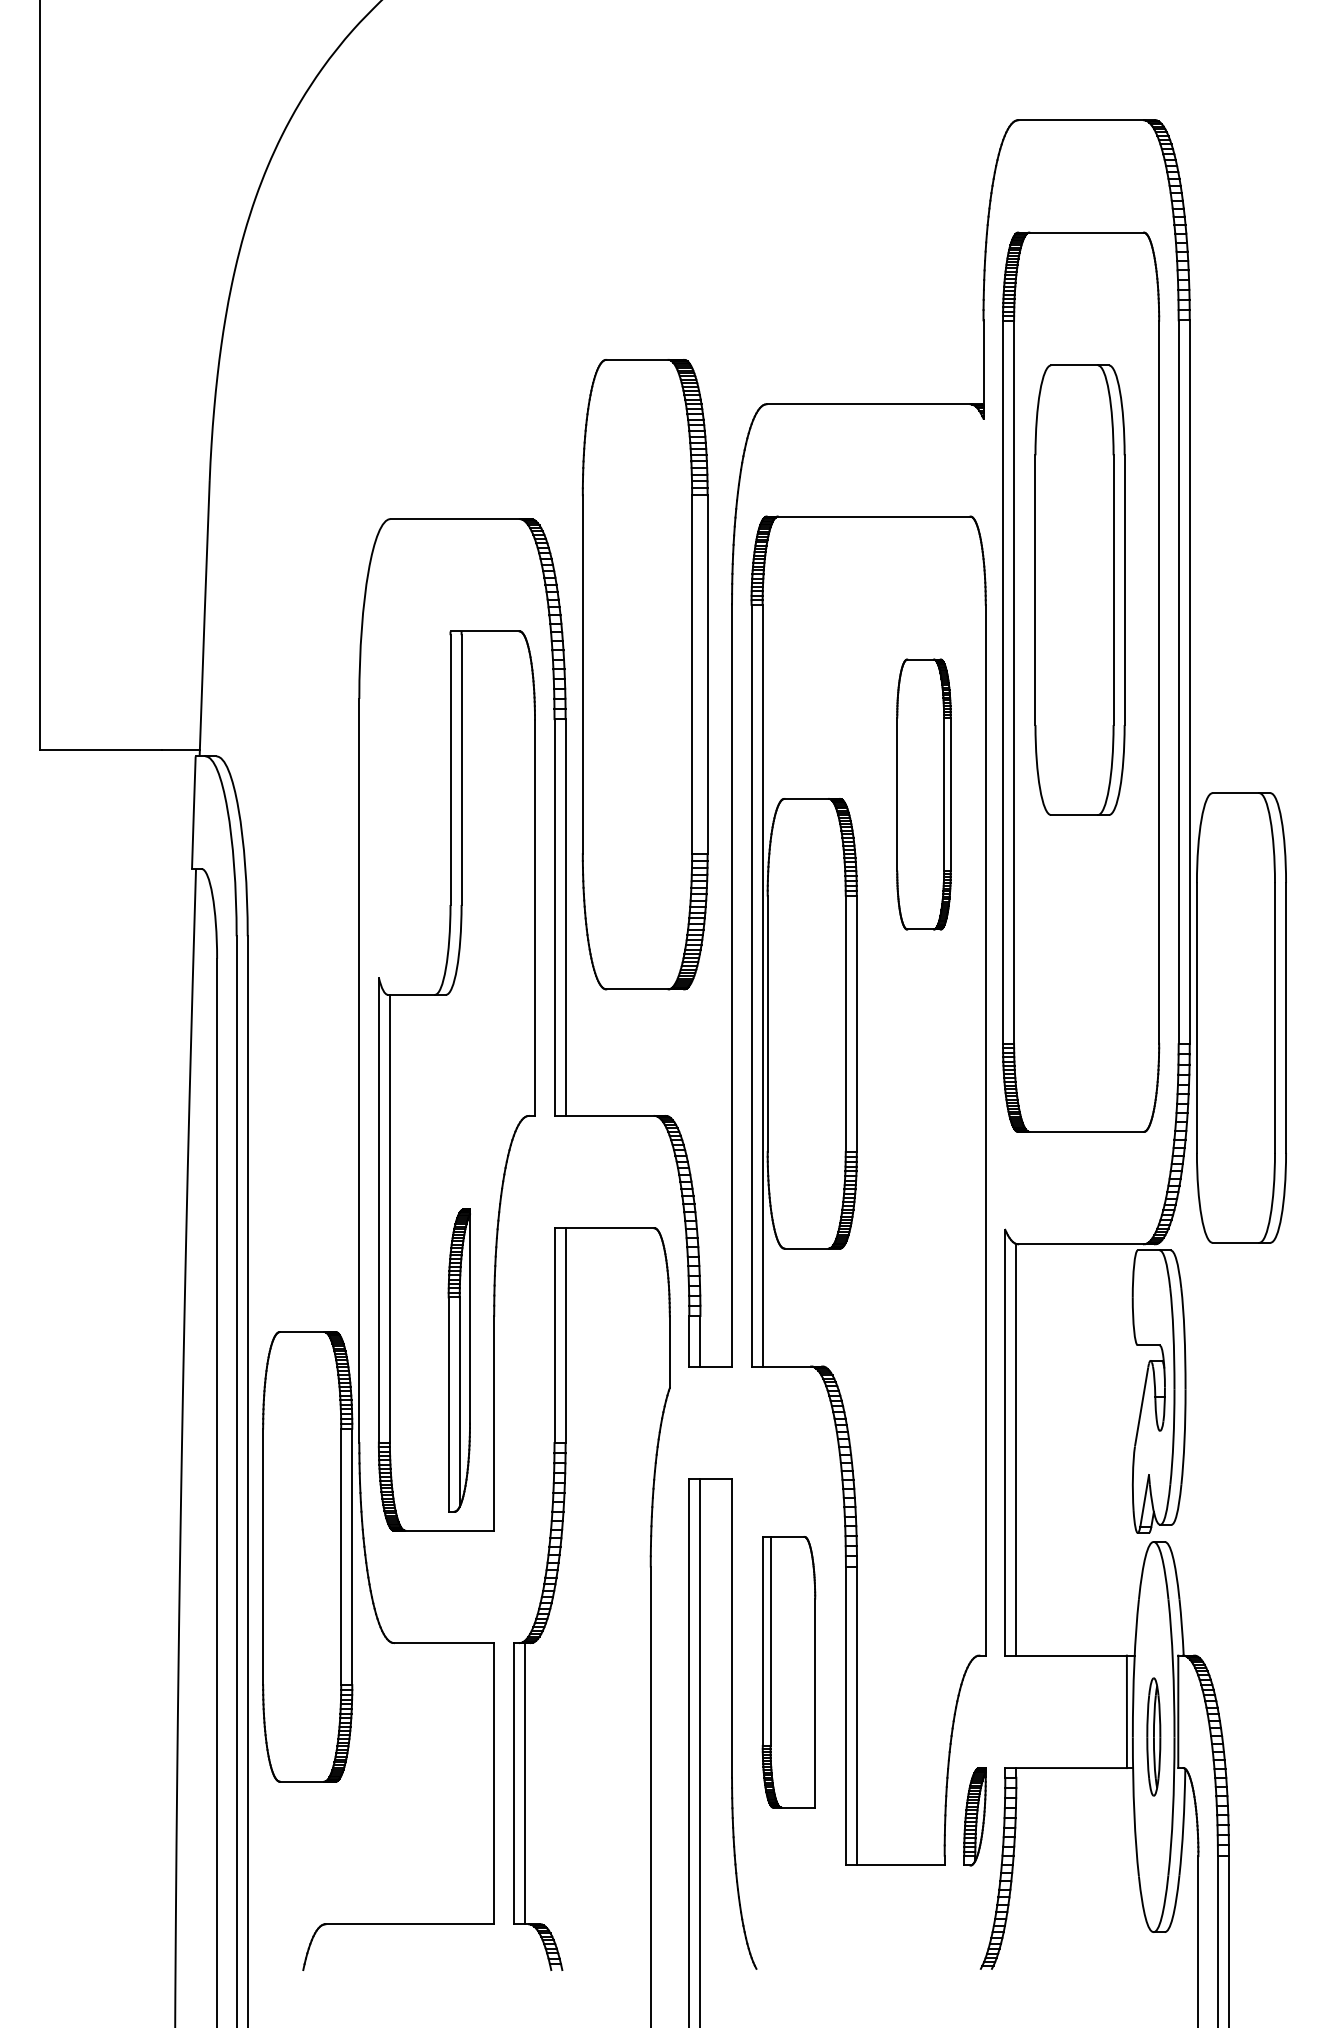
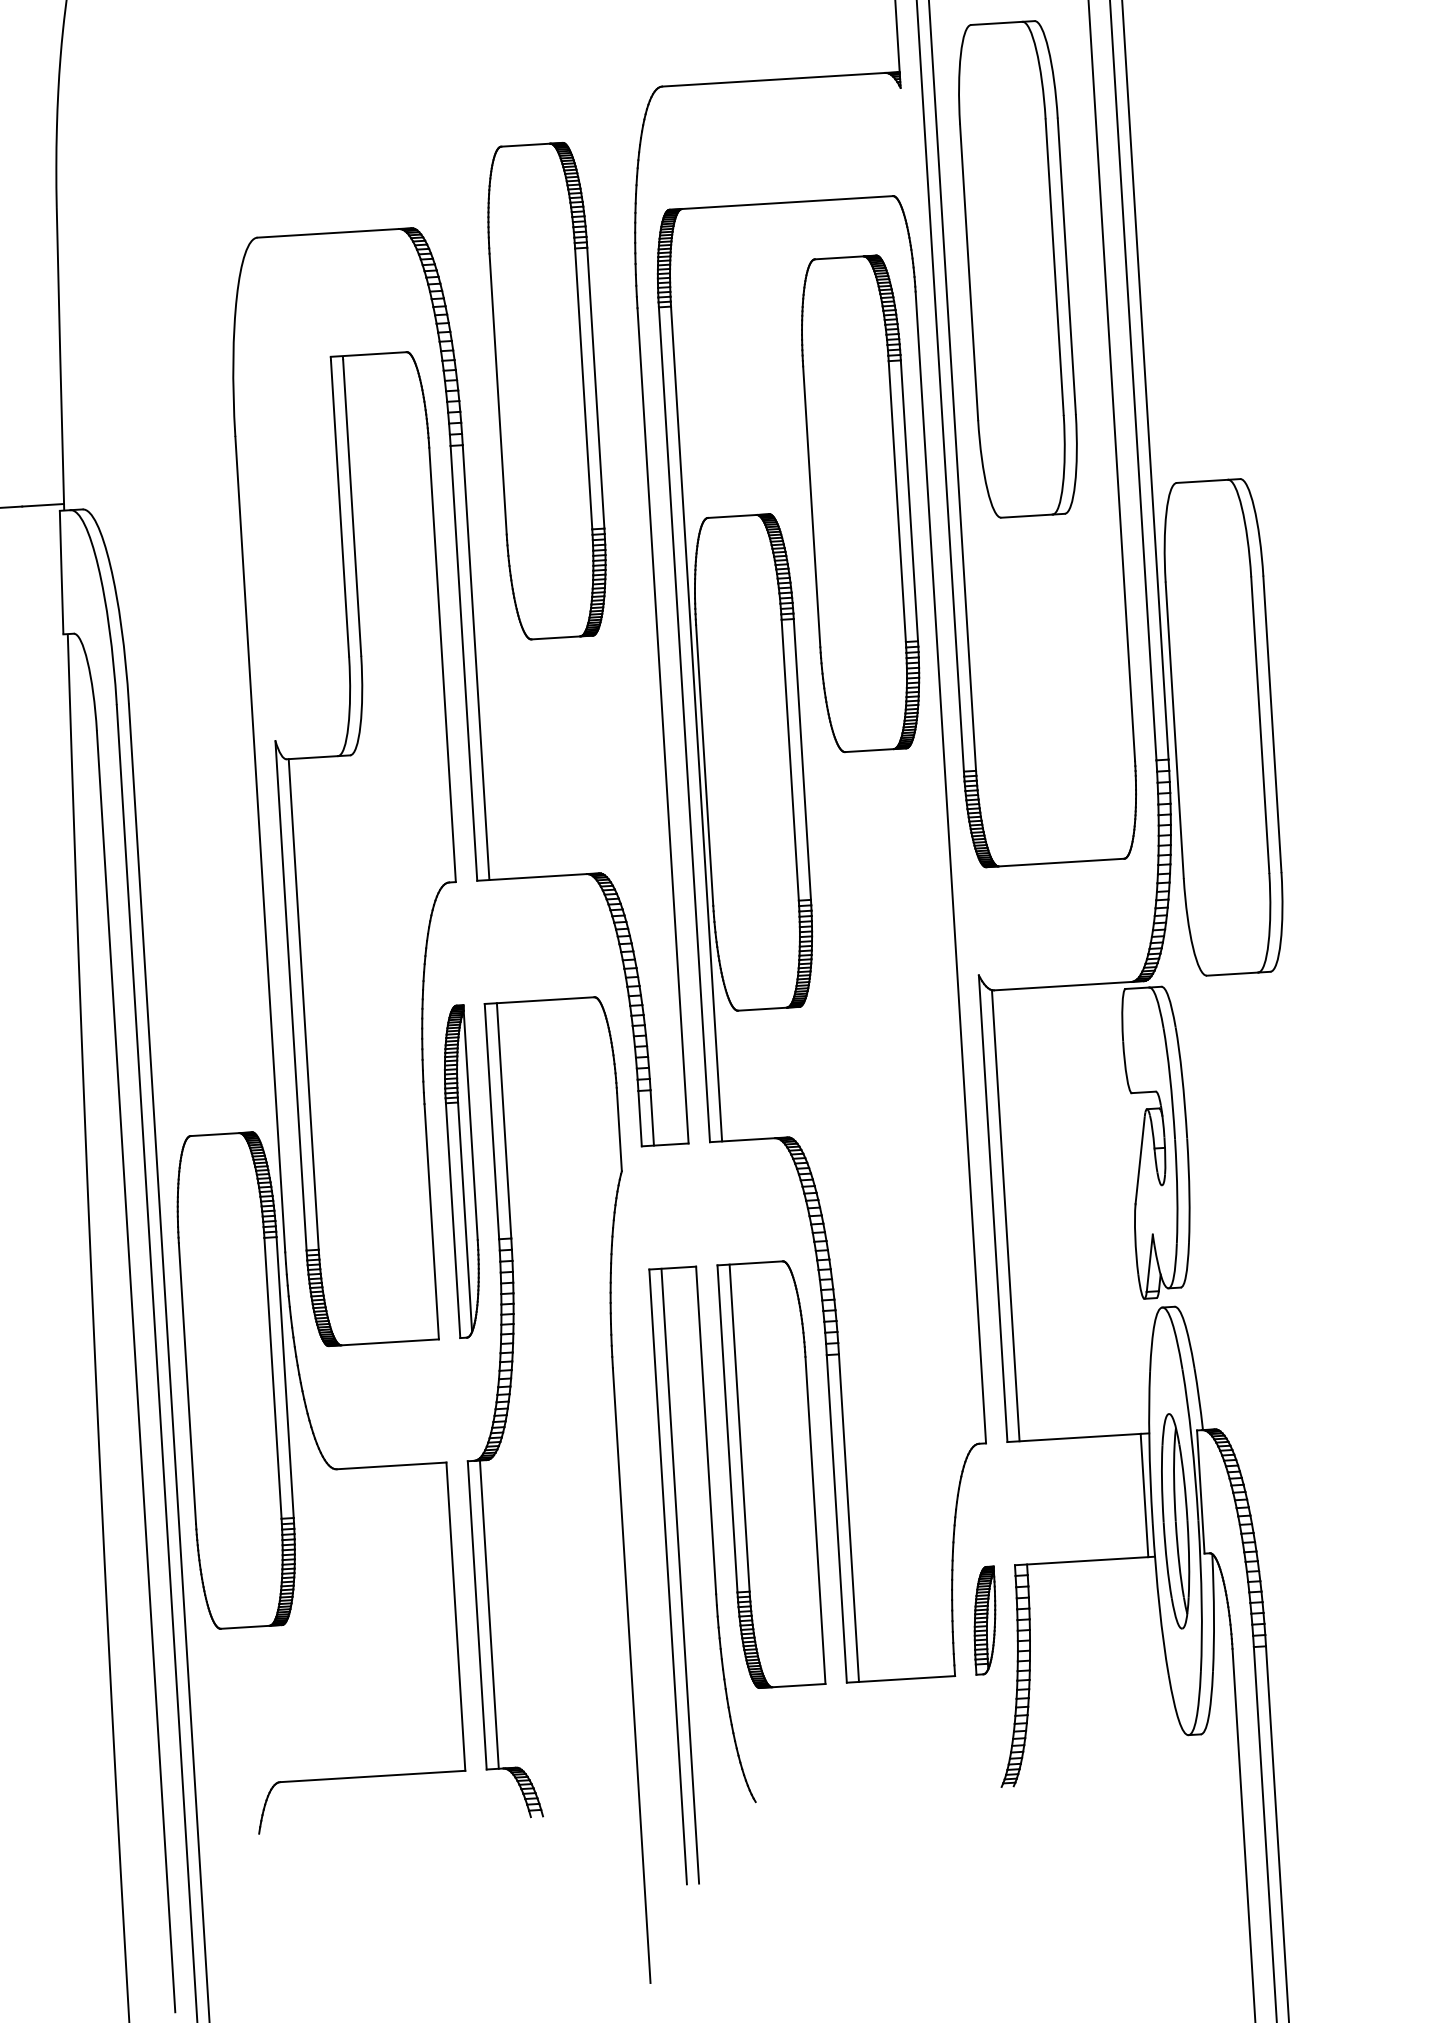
part: (644, 674) -> (546, 390), size x0.71
part: (923, 794) -> (860, 503), size x1.67
part: (458, 1360) -> (460, 1171), moved
part: (788, 1672) -> (770, 1475), size x1.43
part: (1153, 1736) -> (1175, 1520), size x1.67

